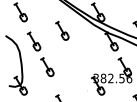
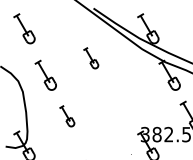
part: (62, 30) -> (91, 57), size x0.7
part: (47, 66) -> (67, 115), size x0.7

